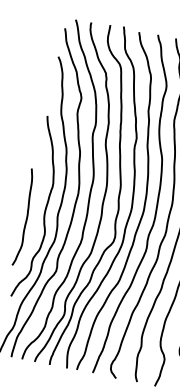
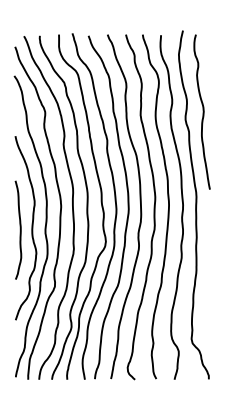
curve: (25, 217) -> (19, 229), moved

